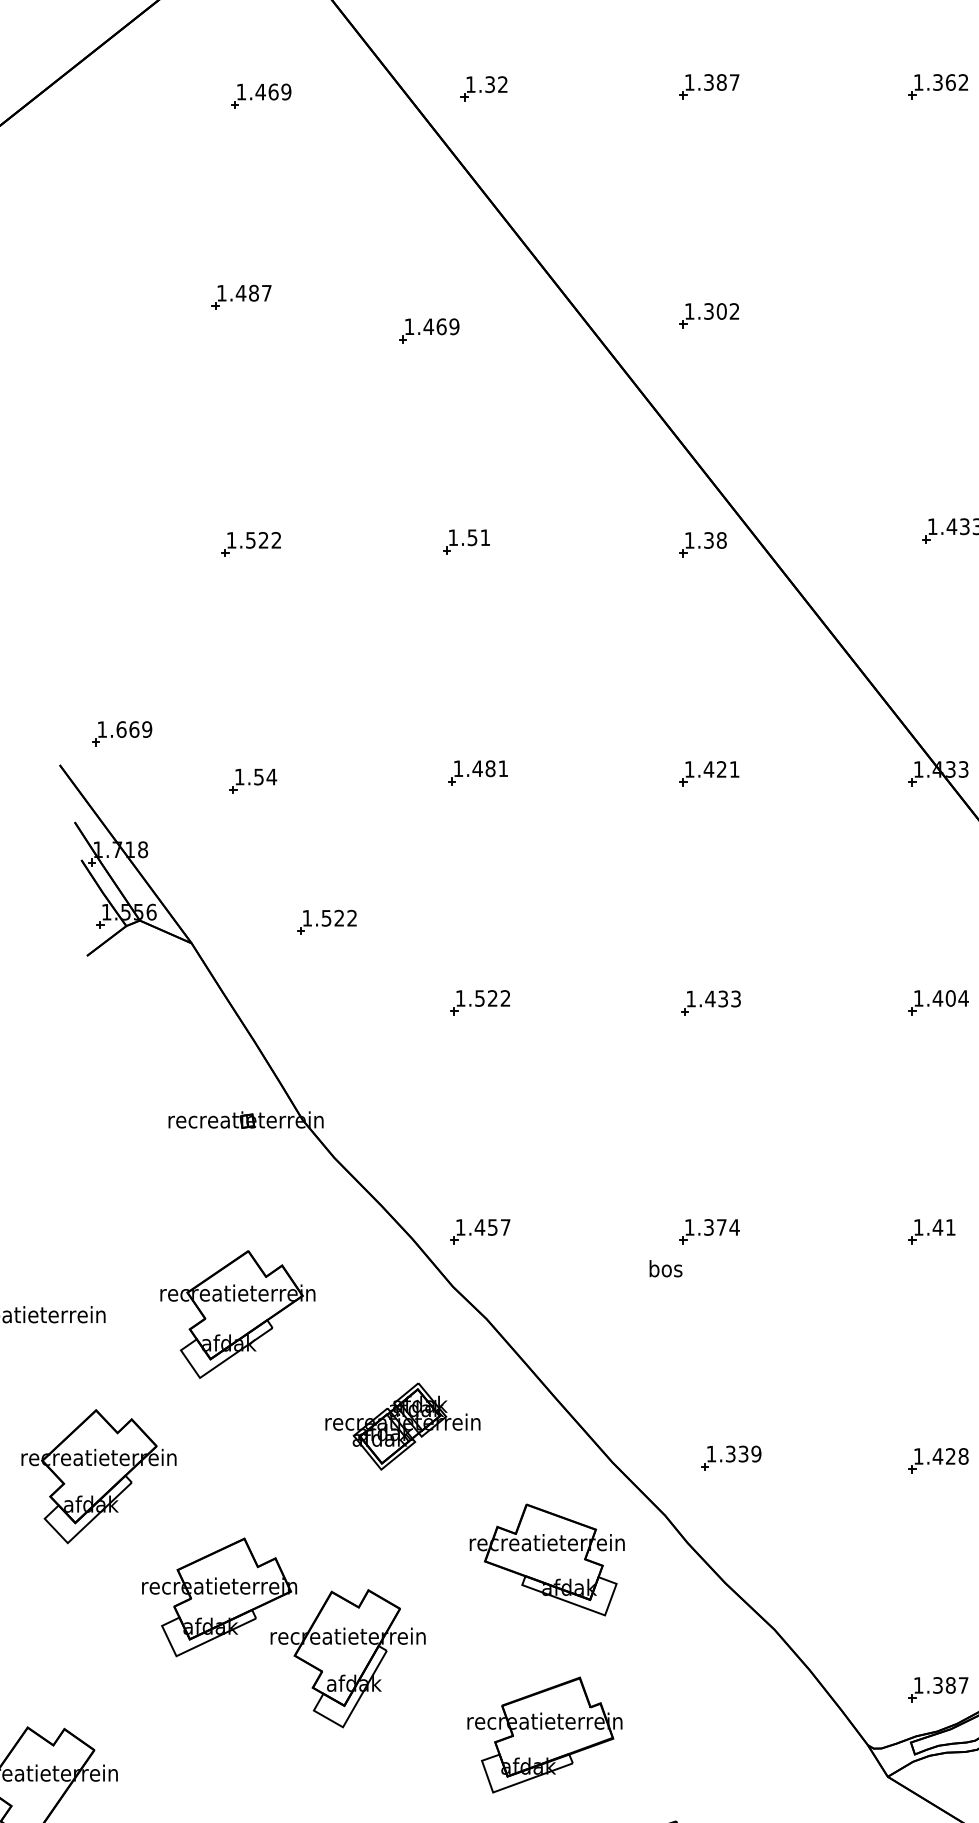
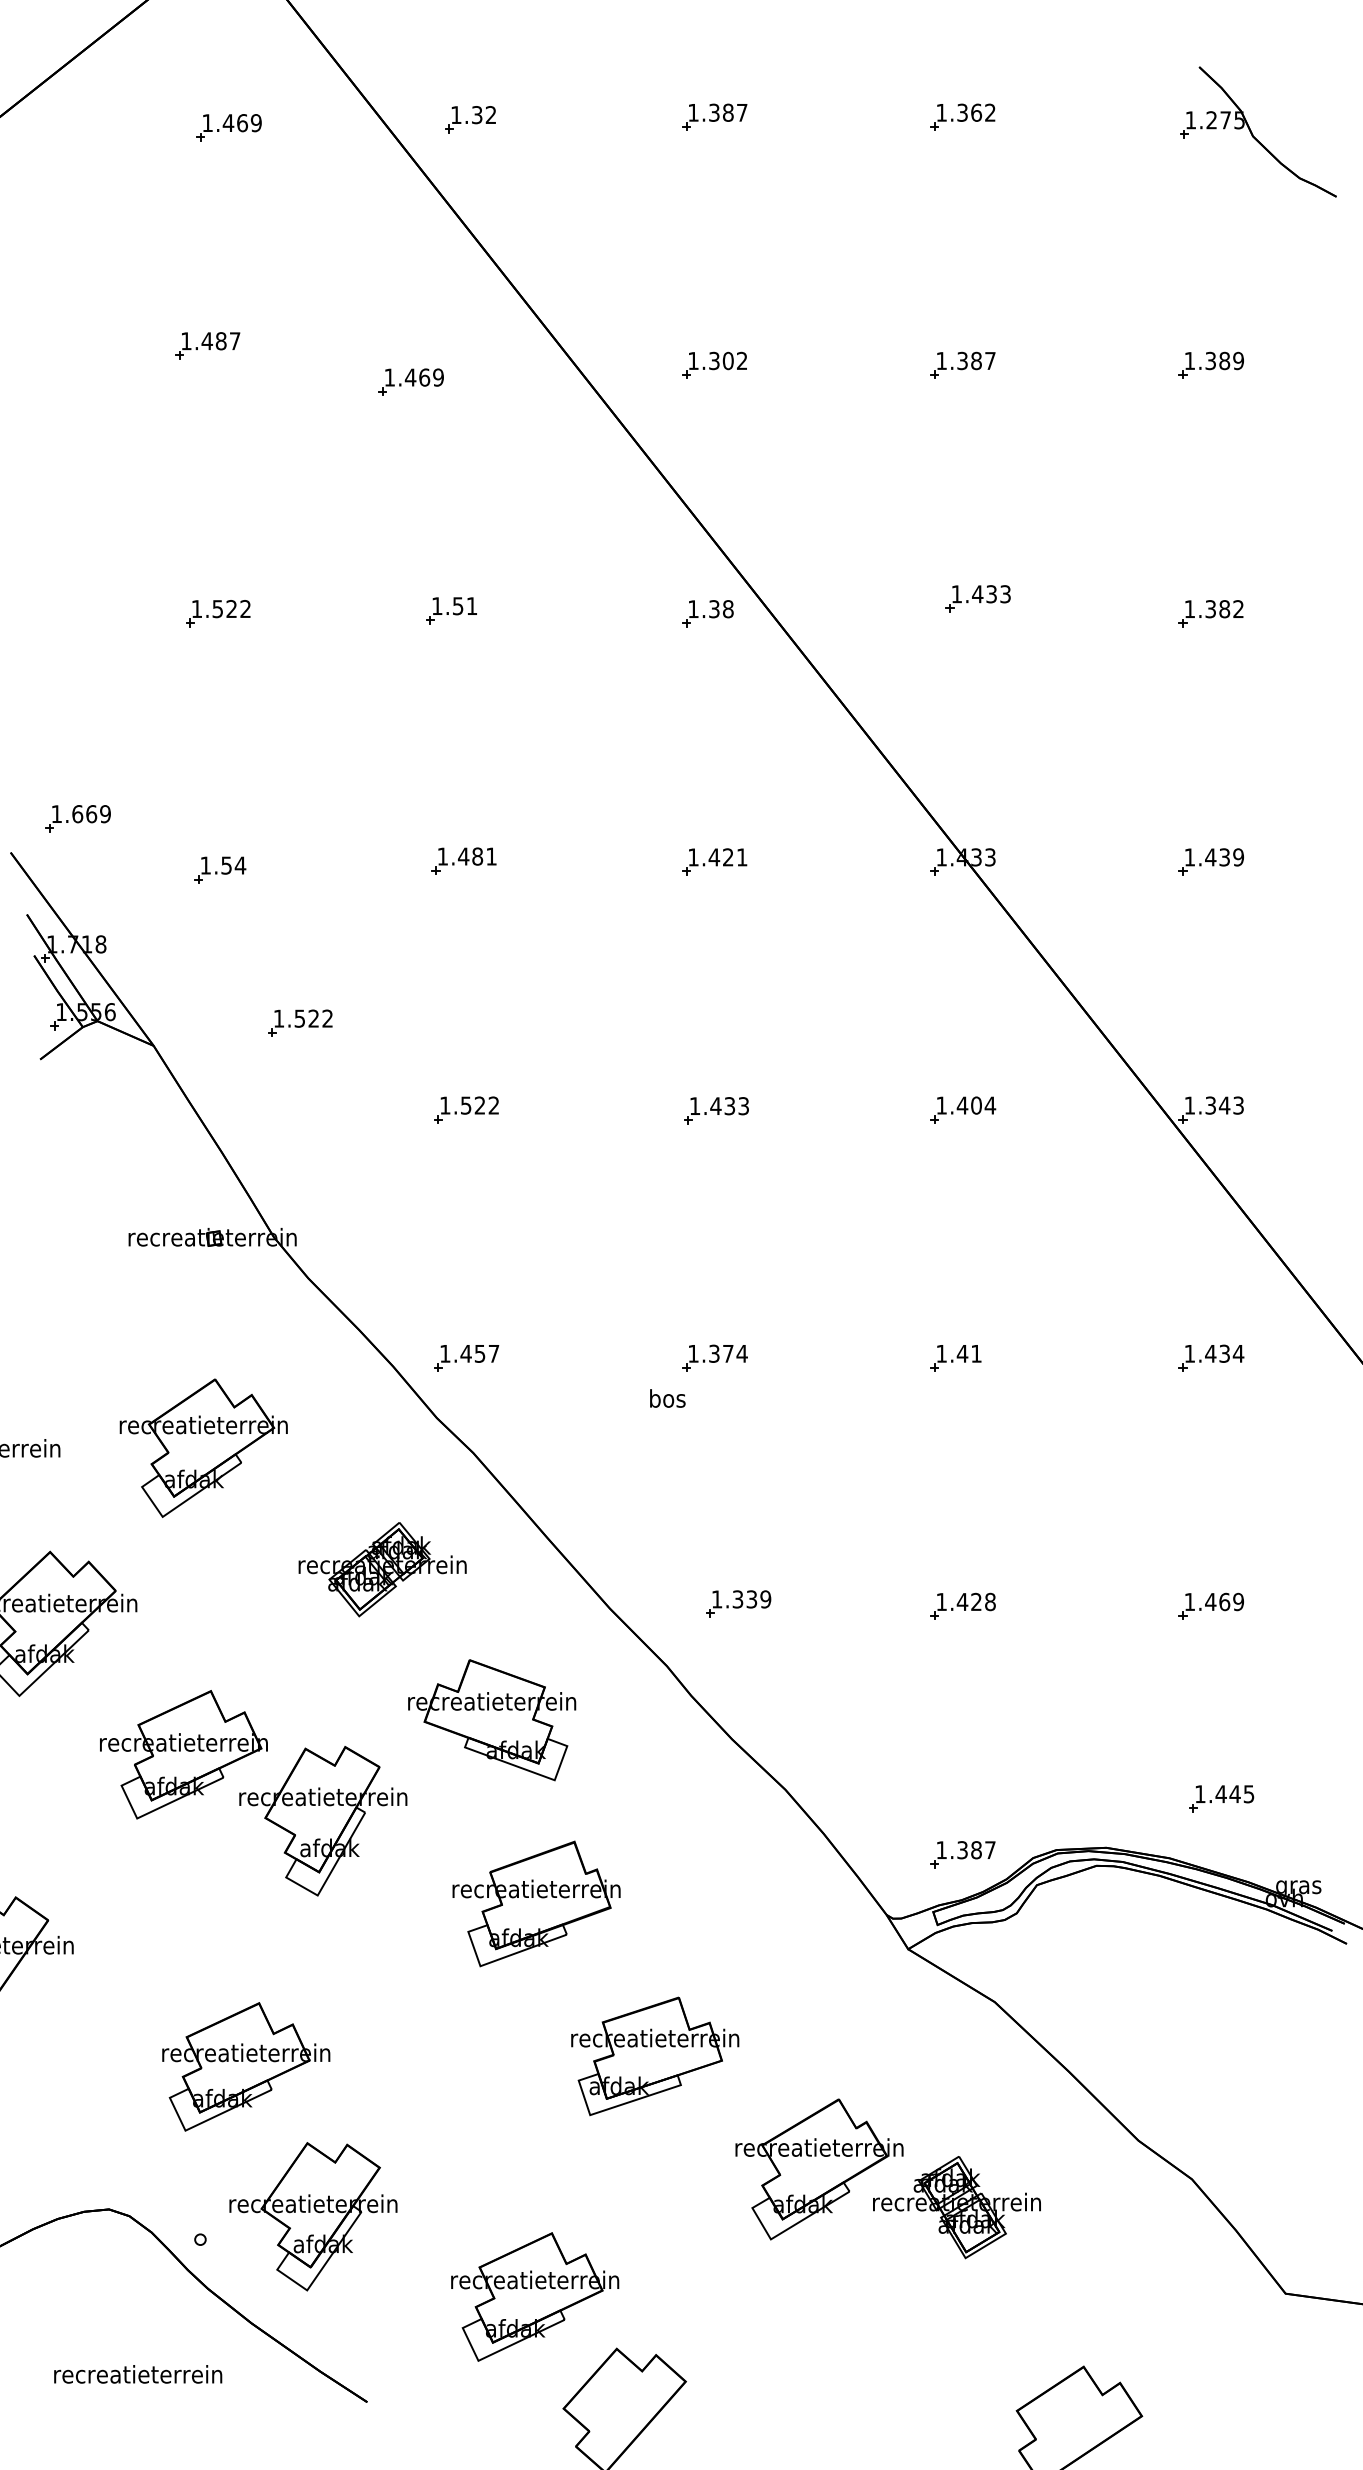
part: (937, 314) -> (962, 364), added
part: (547, 1560) -> (492, 1720), moved

